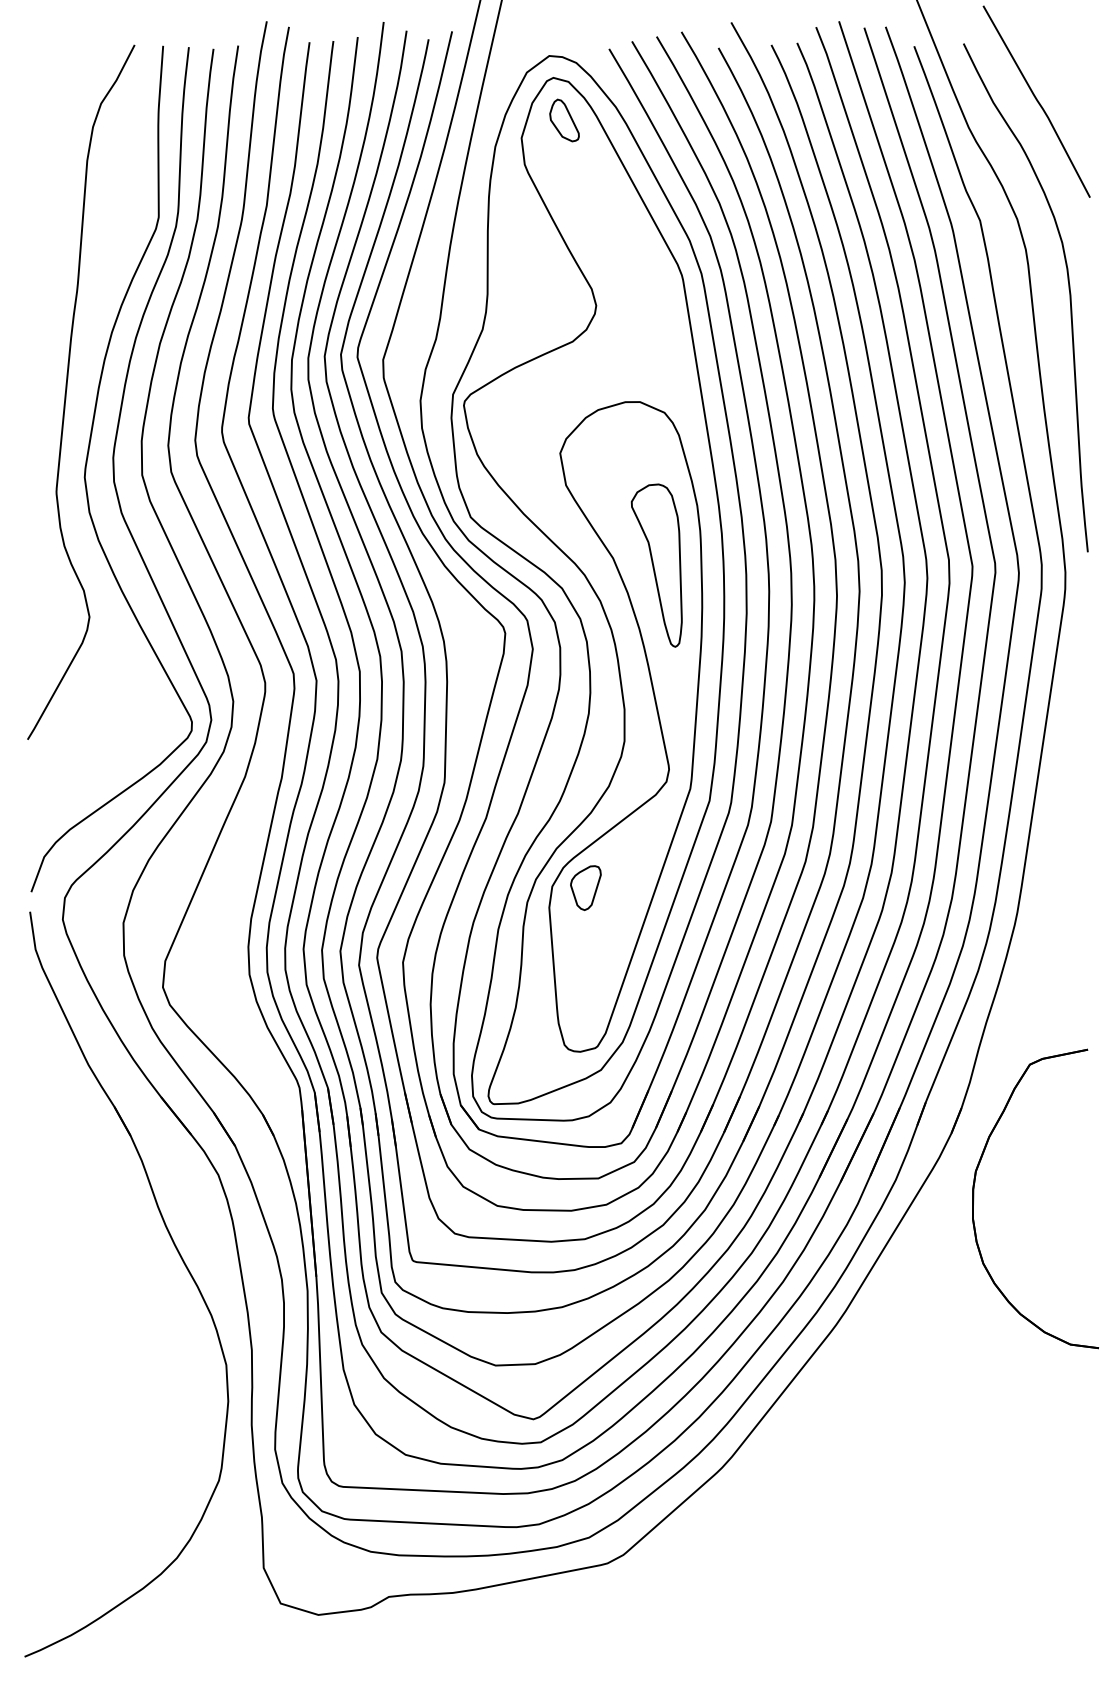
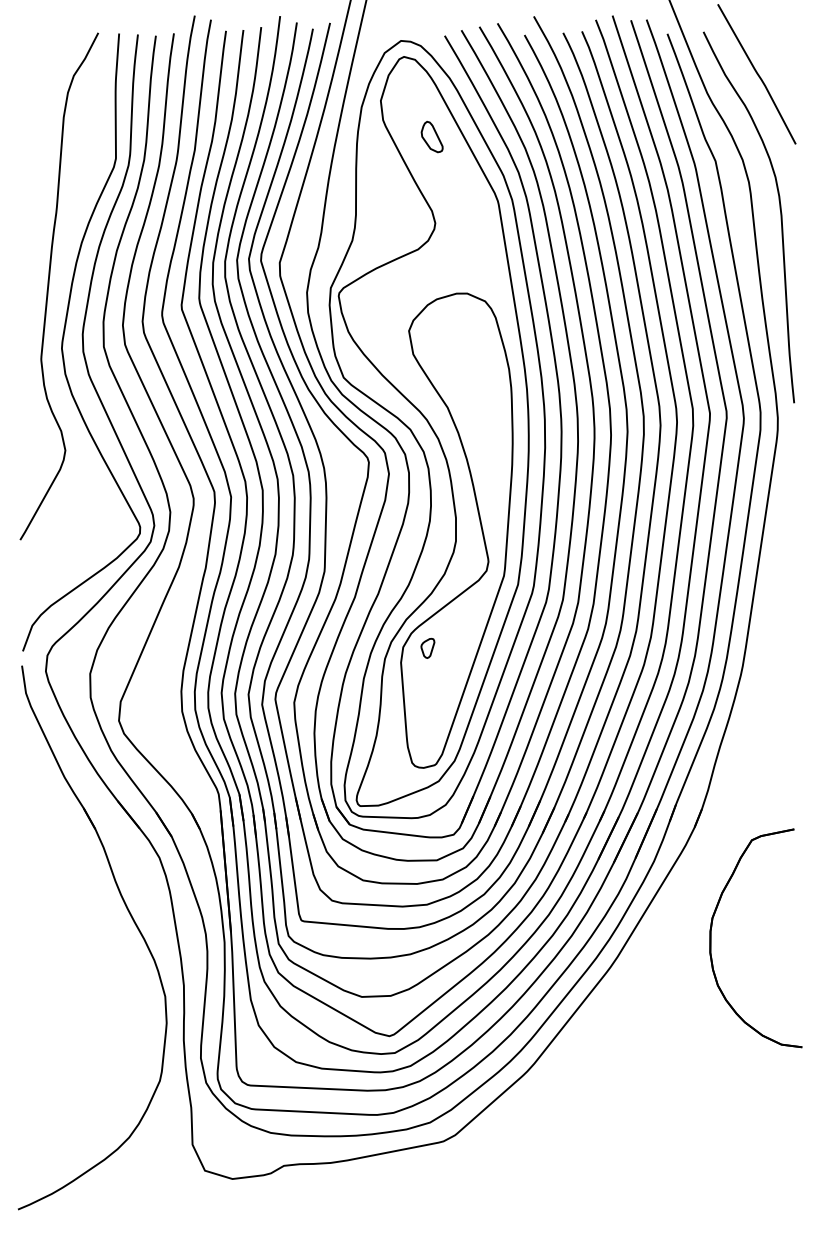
part: (563, 119) -> (431, 136), moved
part: (656, 564) -> (479, 412), removed
part: (585, 888) -> (427, 648), size x0.6
part: (974, 1199) -> (711, 938), moved

